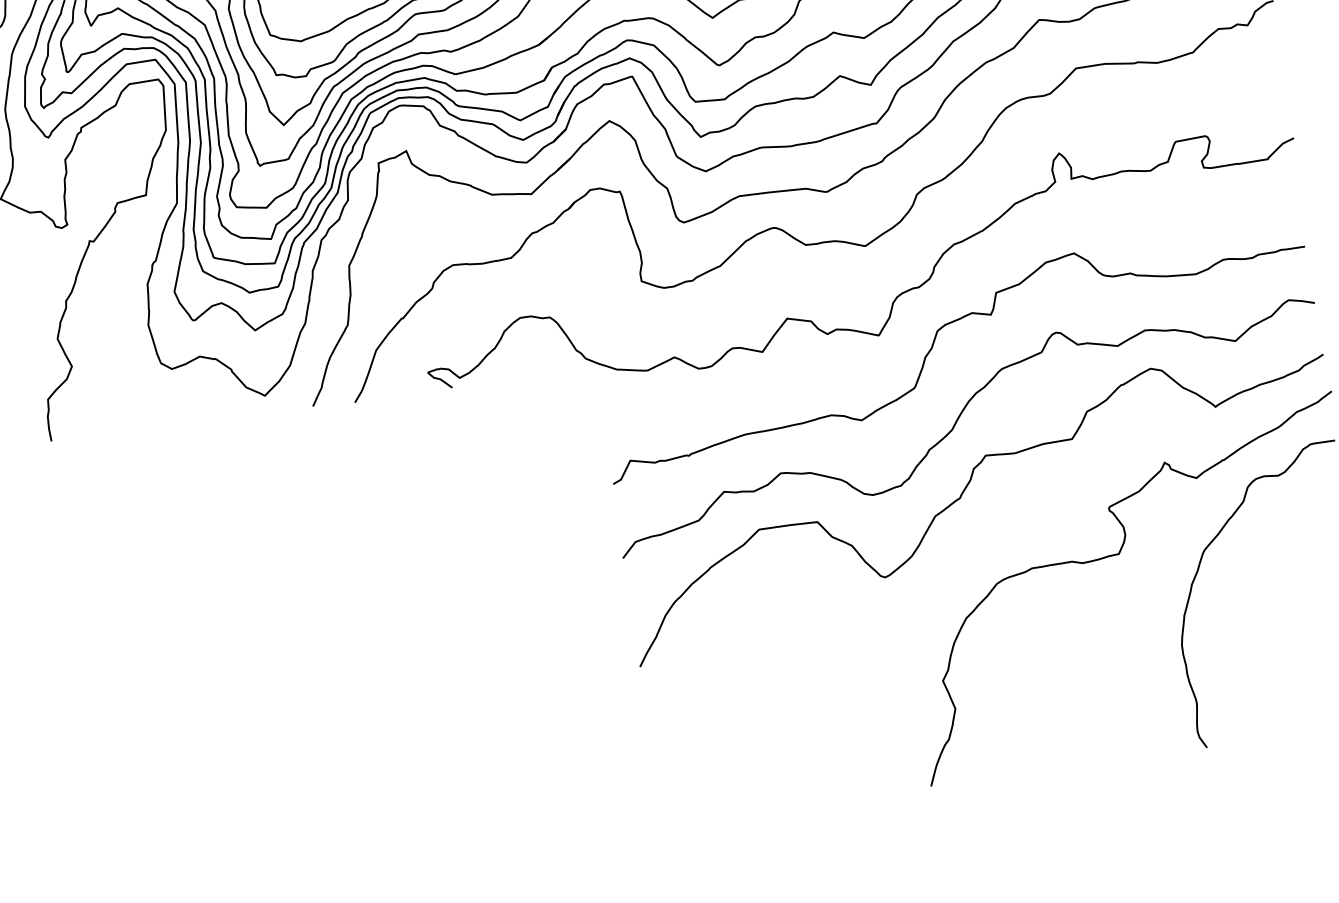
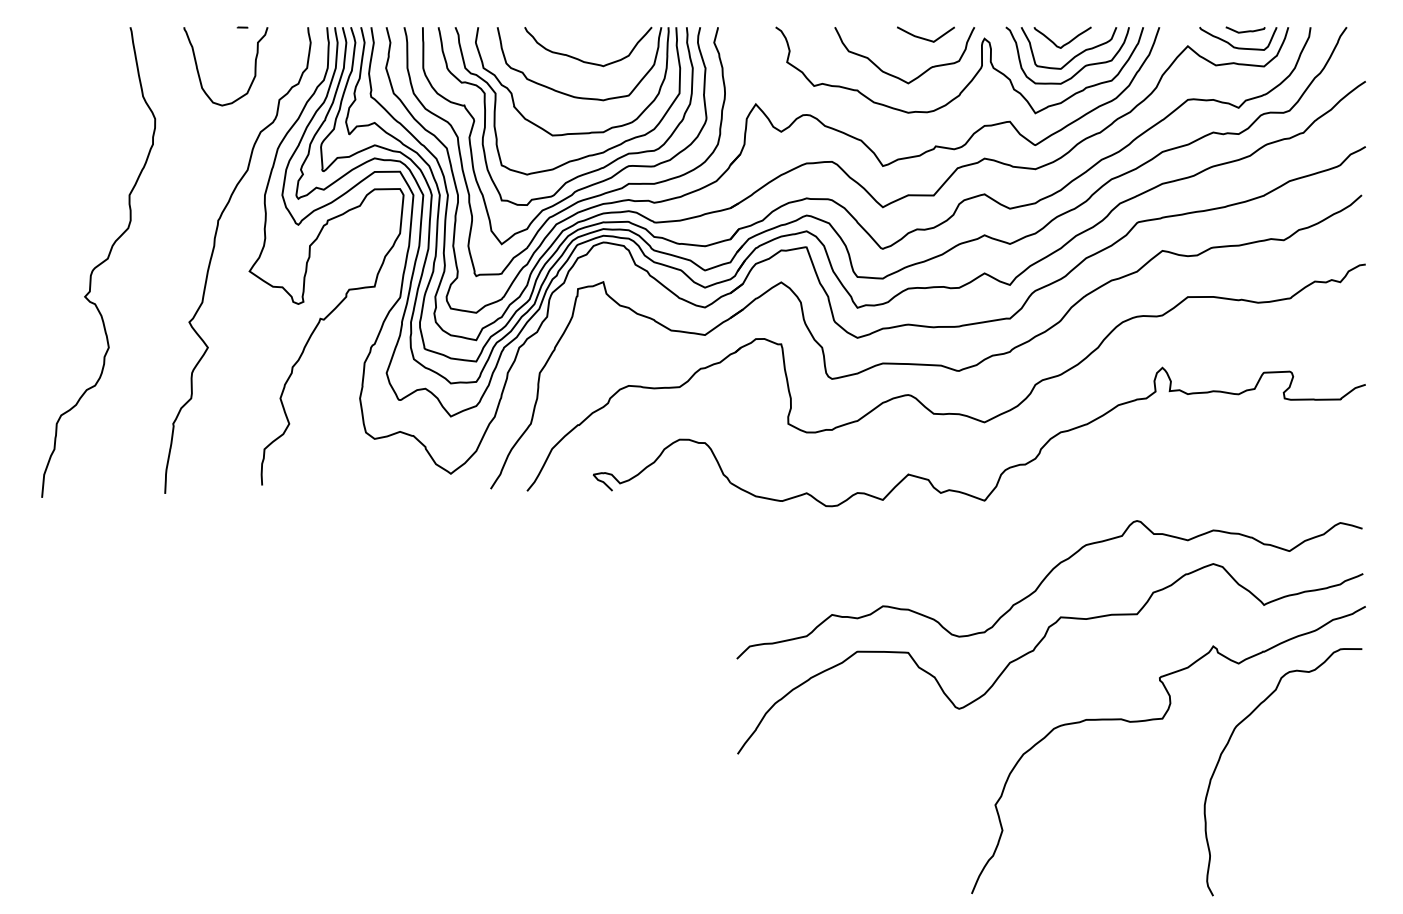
curve: (934, 343) -> (1031, 514), removed

